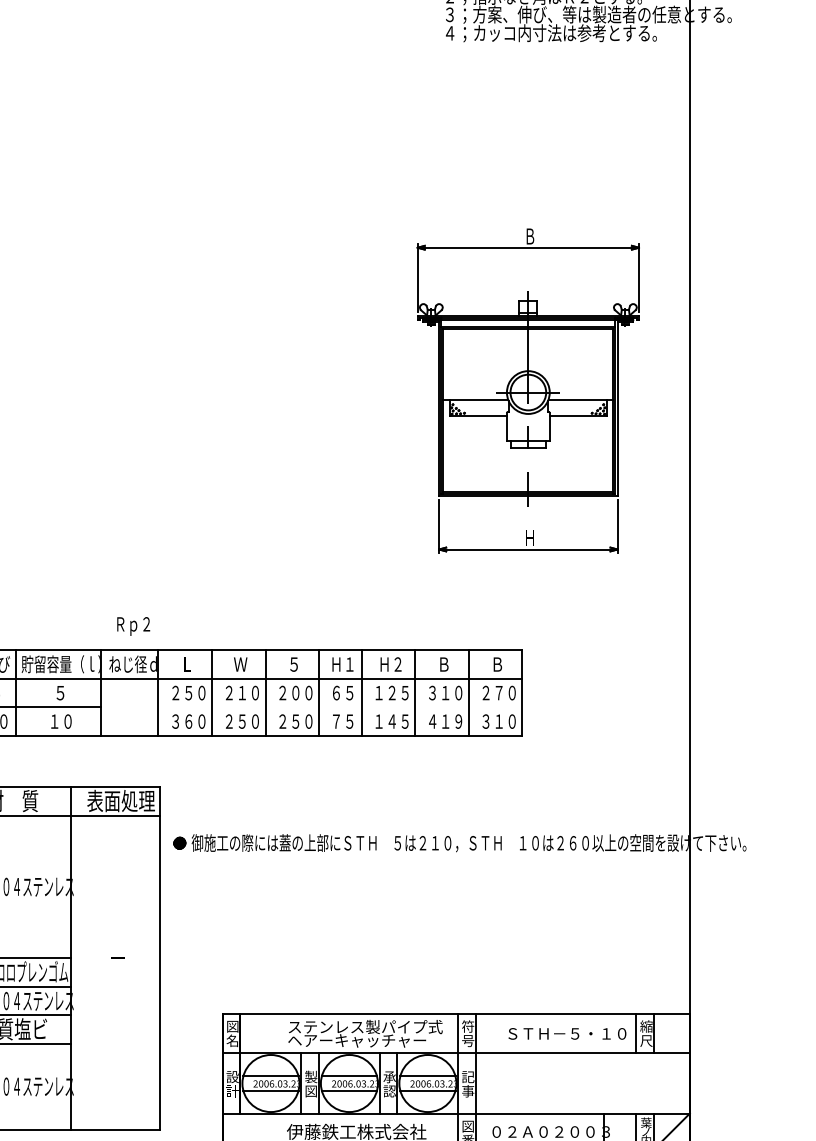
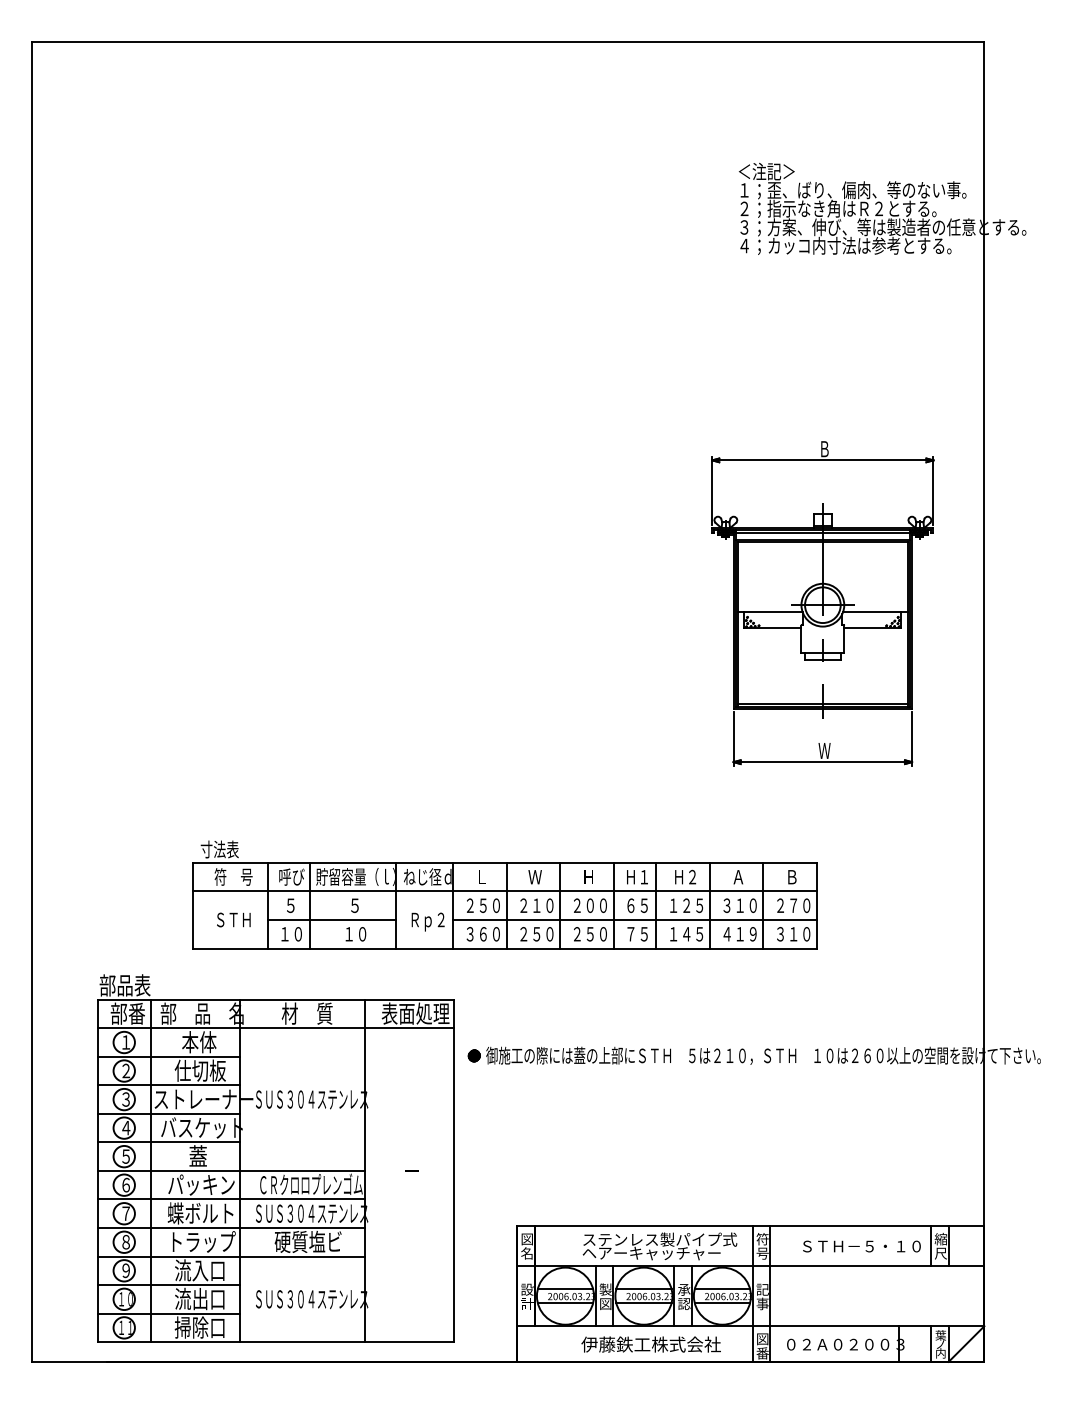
text: (529, 537) -> (824, 750), Ｈ -> Ｗ
text: (132, 625) -> (427, 921), moved
text: (293, 664) -> (588, 877), ５ -> Ｈ
text: (443, 664) -> (738, 877), Ｂ -> Ａ
line: (339, 707) -> (634, 920), added

